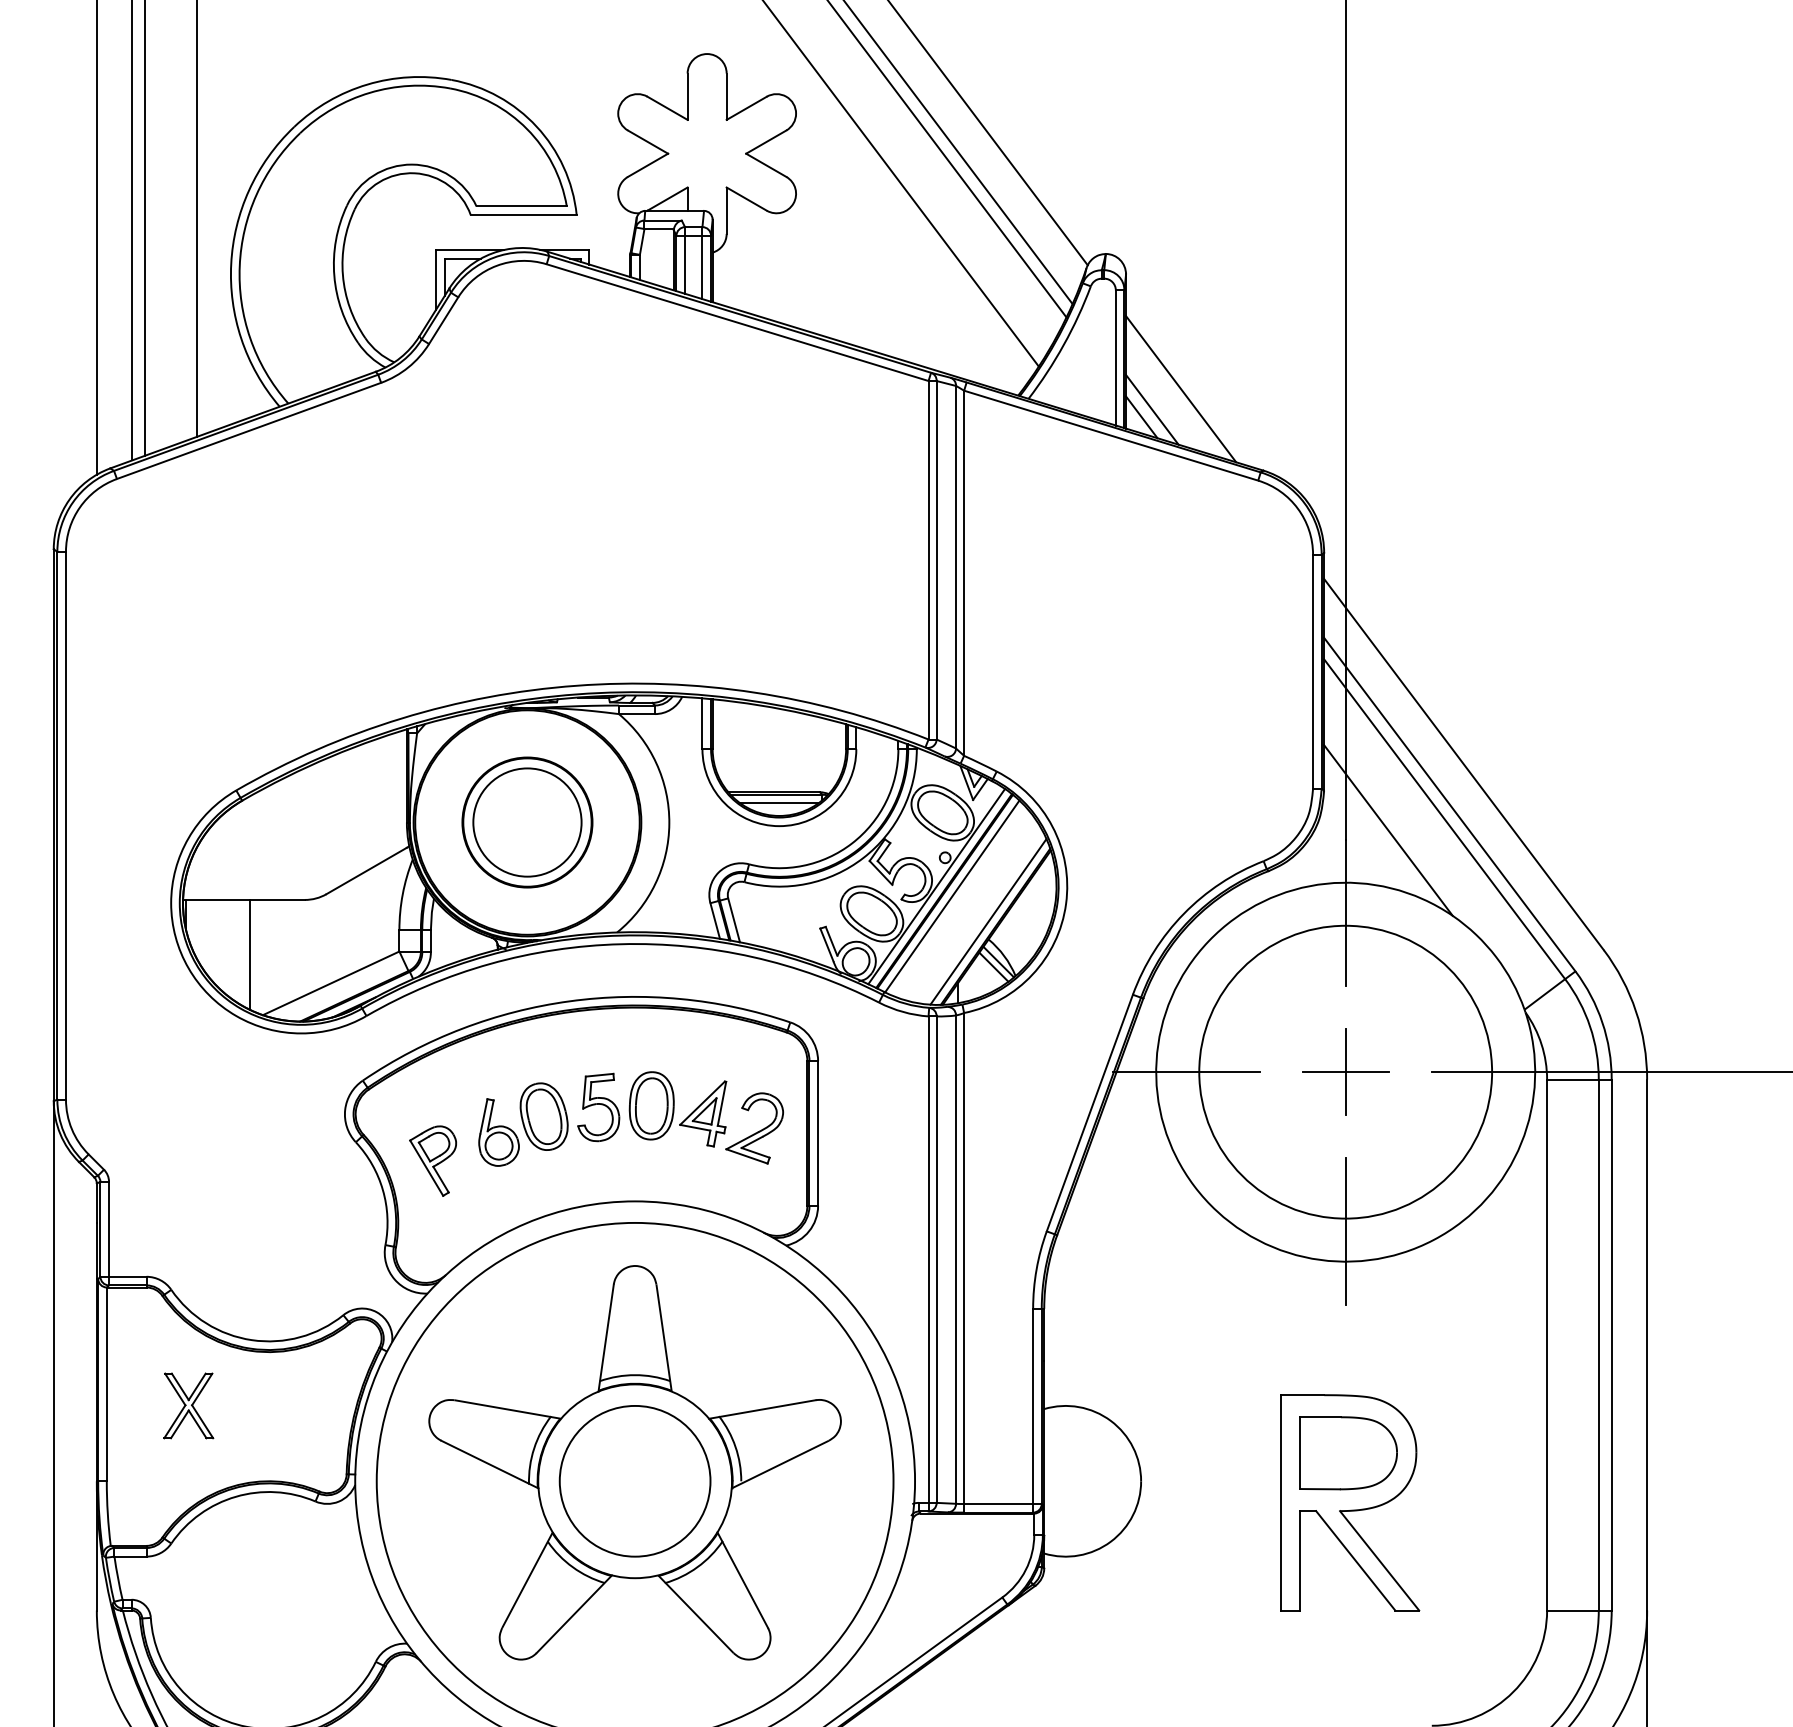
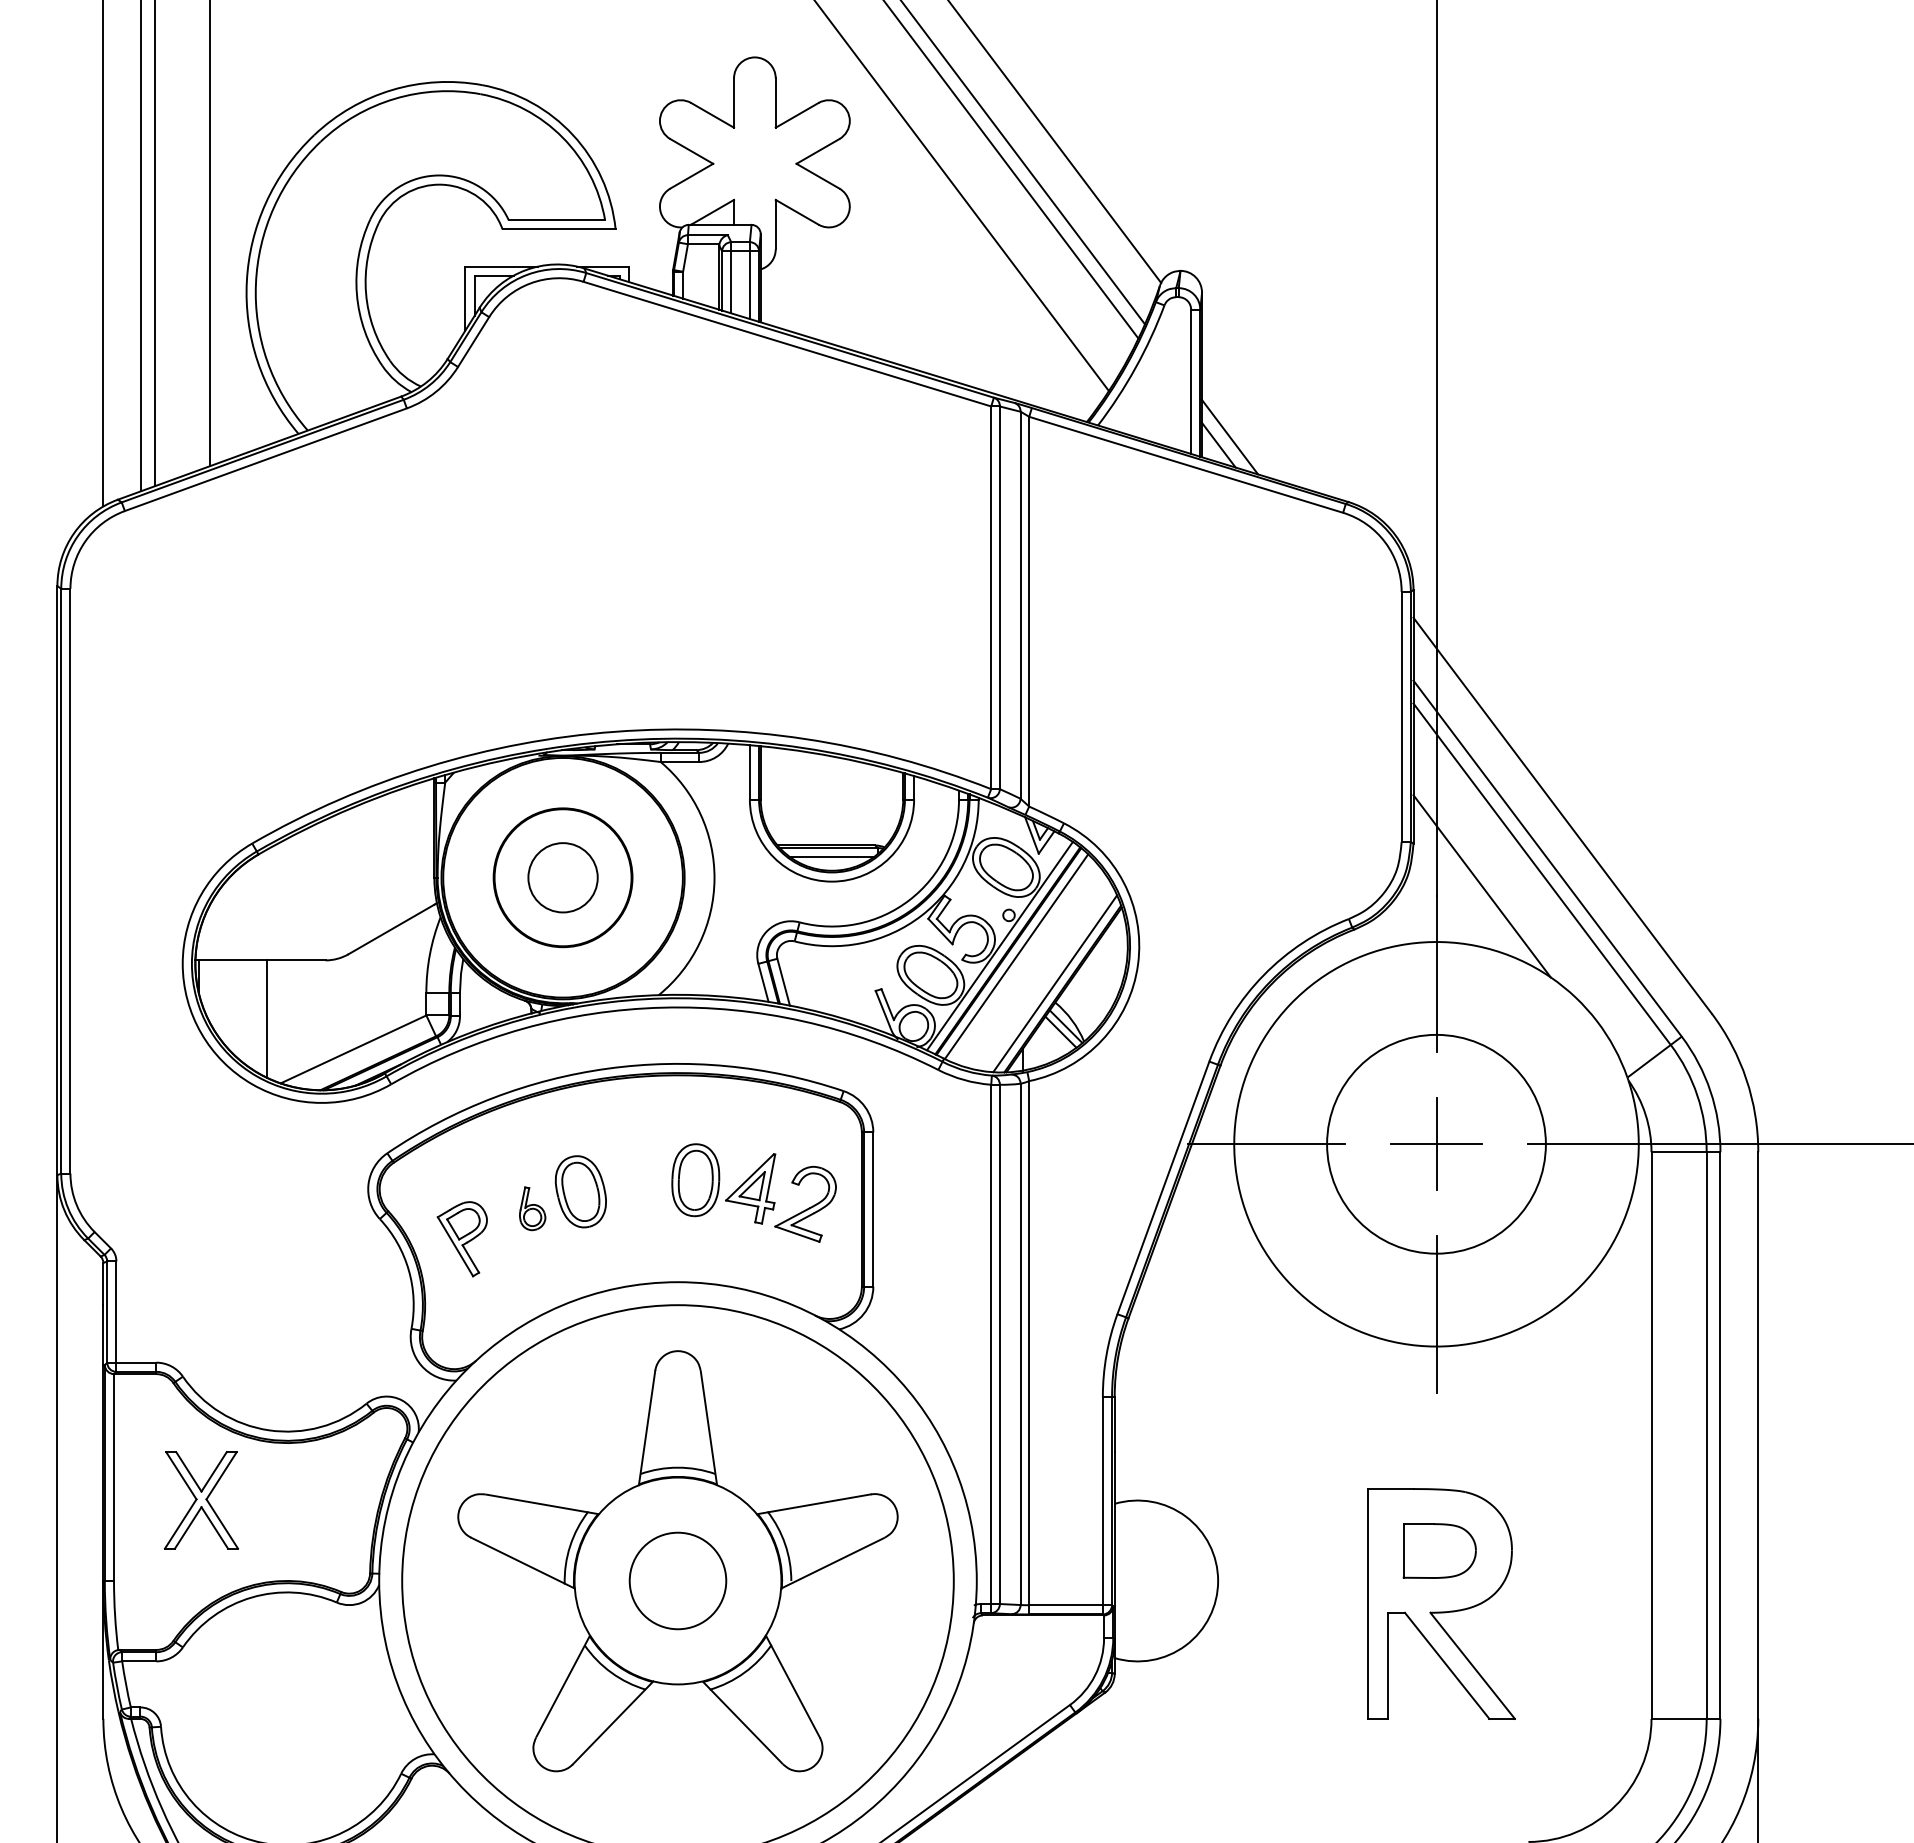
line: (1180, 389) -> (1260, 415), removed
circle: (526, 822) -> (562, 877), size x0.6
circle: (1345, 1071) -> (1436, 1143), size x0.7
part: (598, 1107) -> (638, 1181), removed
part: (498, 1132) -> (532, 1208), size x0.6
part: (188, 1405) -> (201, 1500), size x1.4
part: (1348, 1452) -> (1439, 1550), size x0.7
circle: (634, 1480) -> (677, 1580), size x0.6

